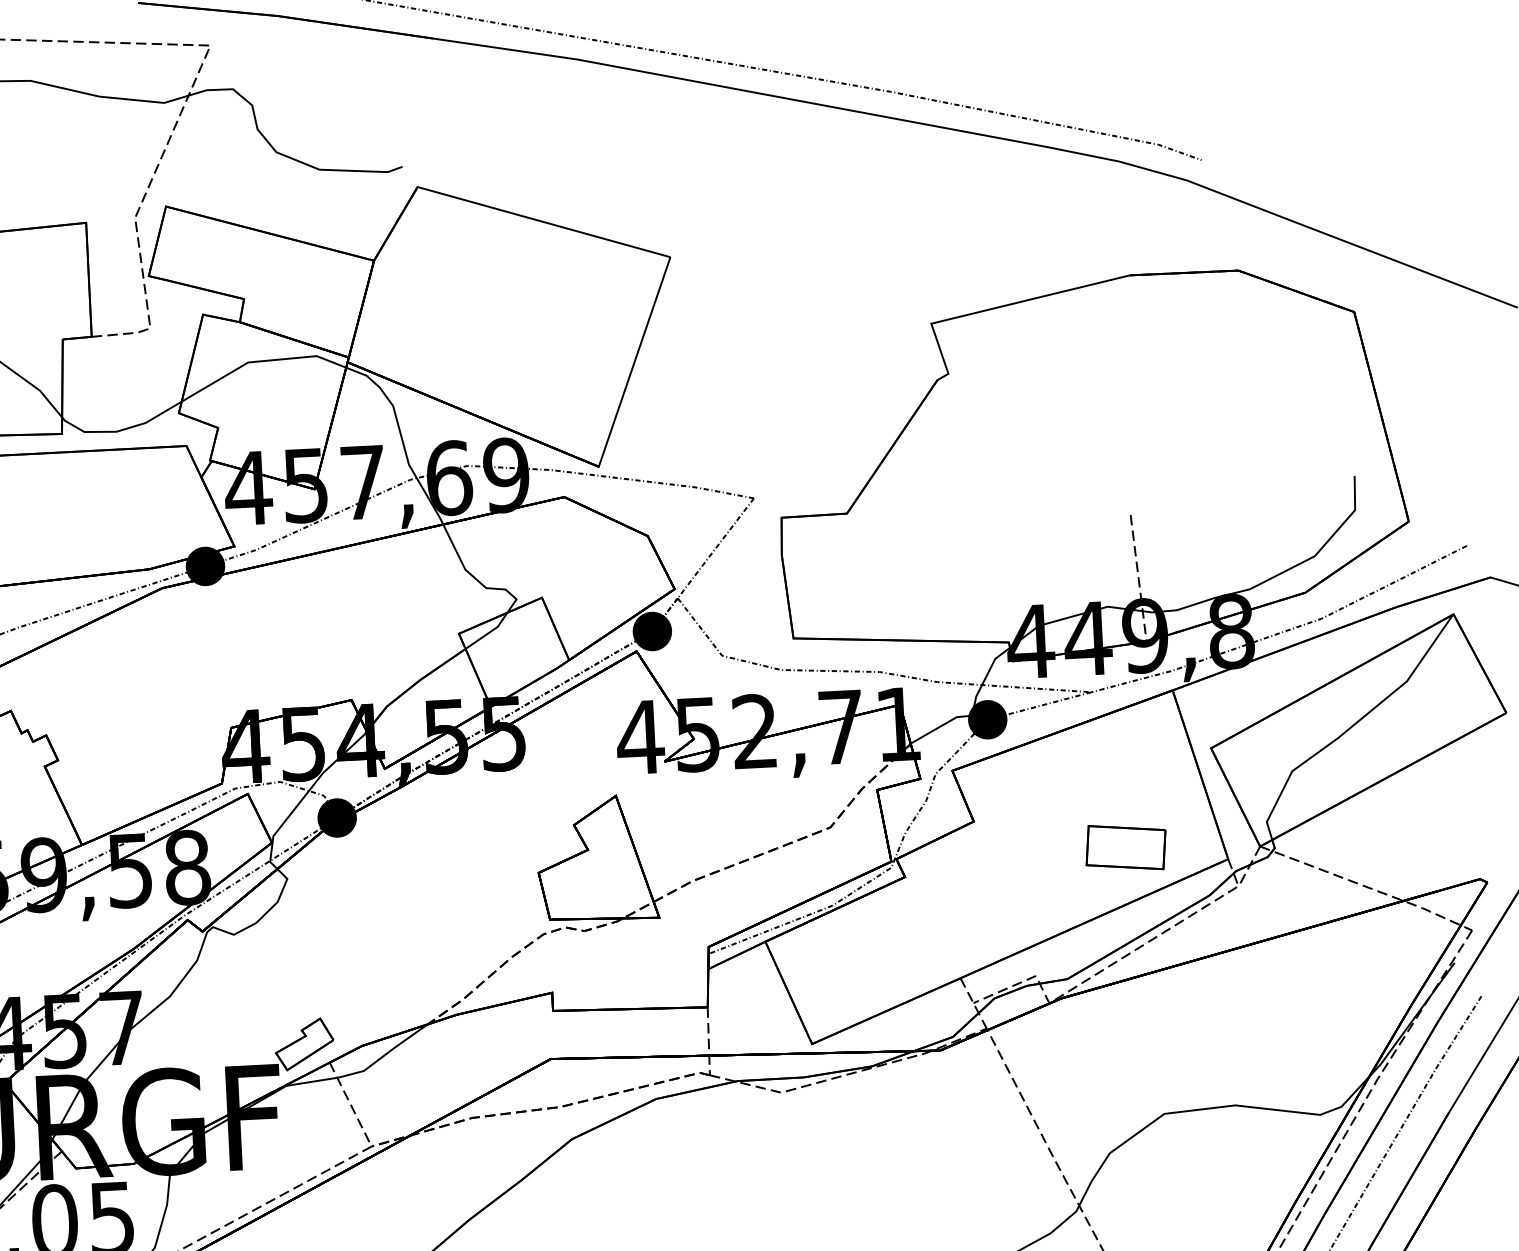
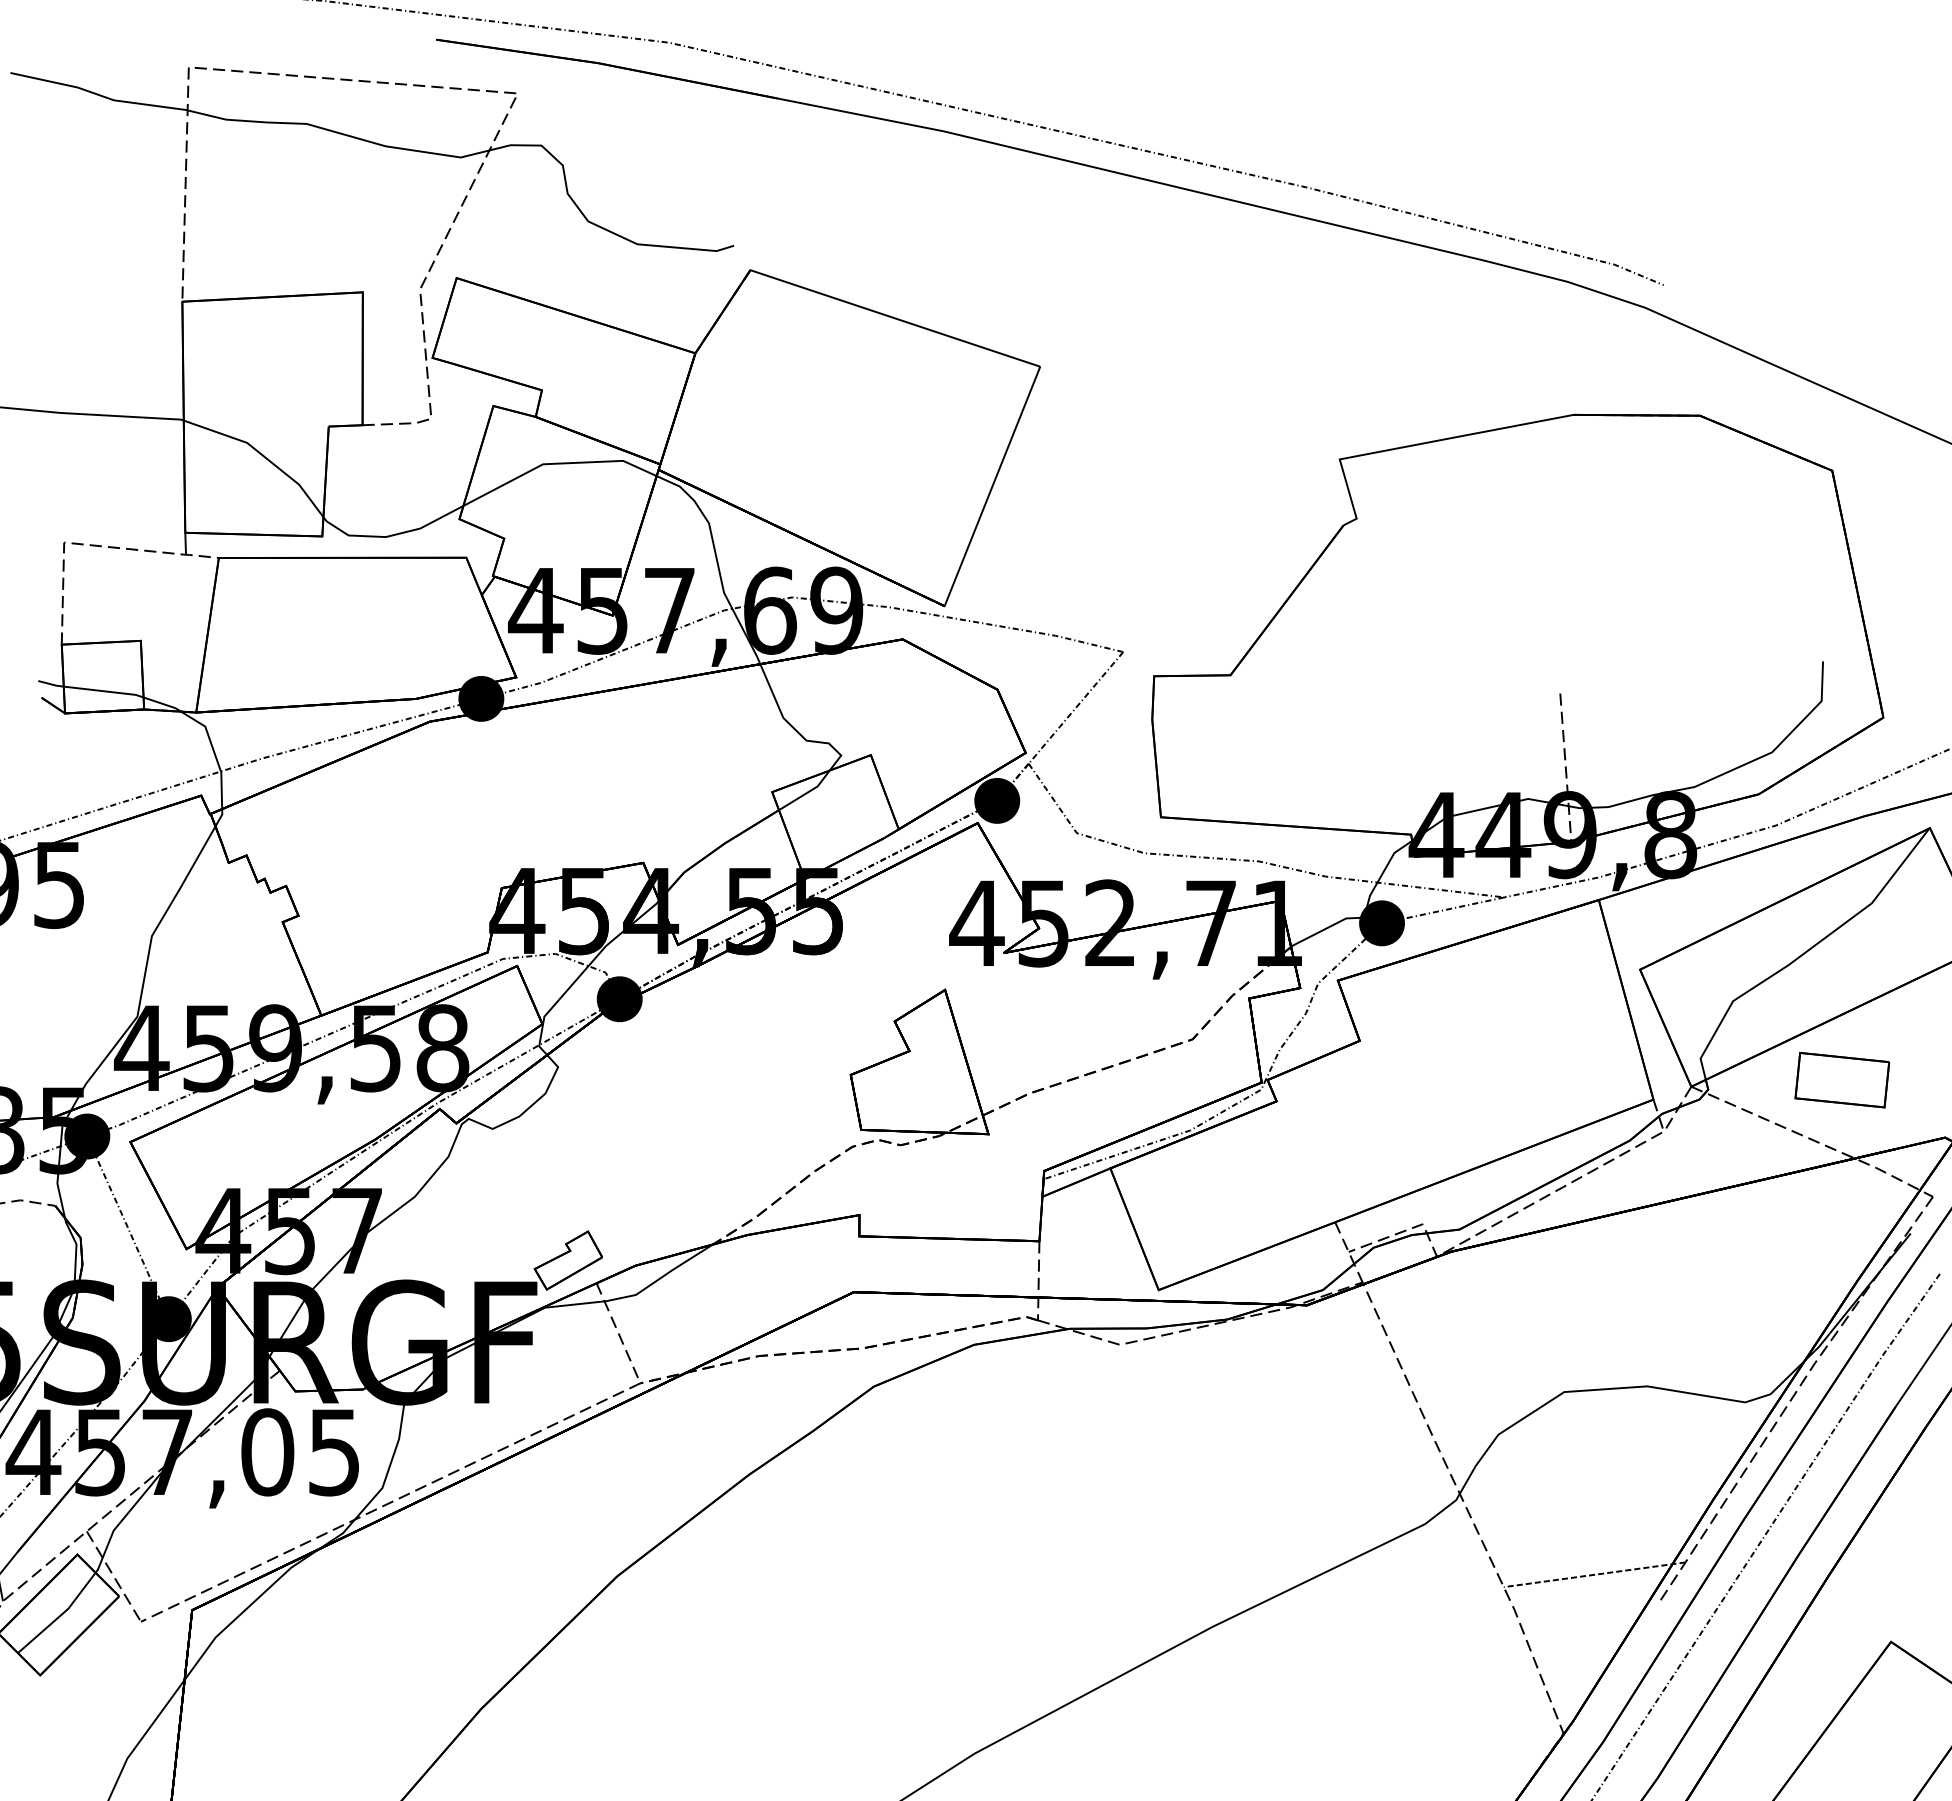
part: (1126, 847) -> (1842, 1079), moved

